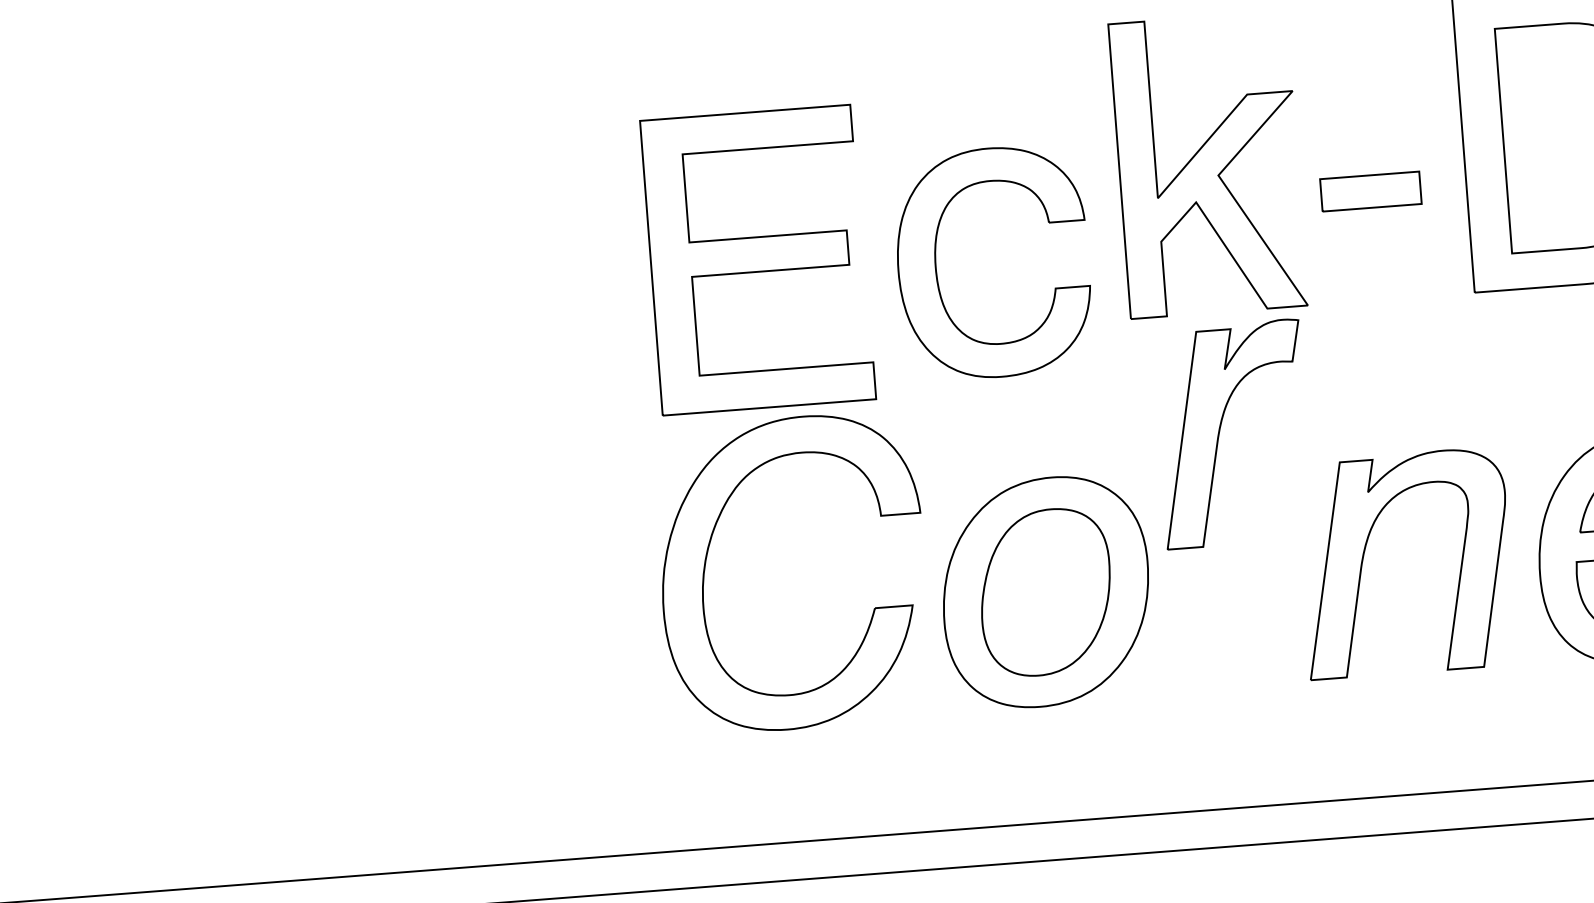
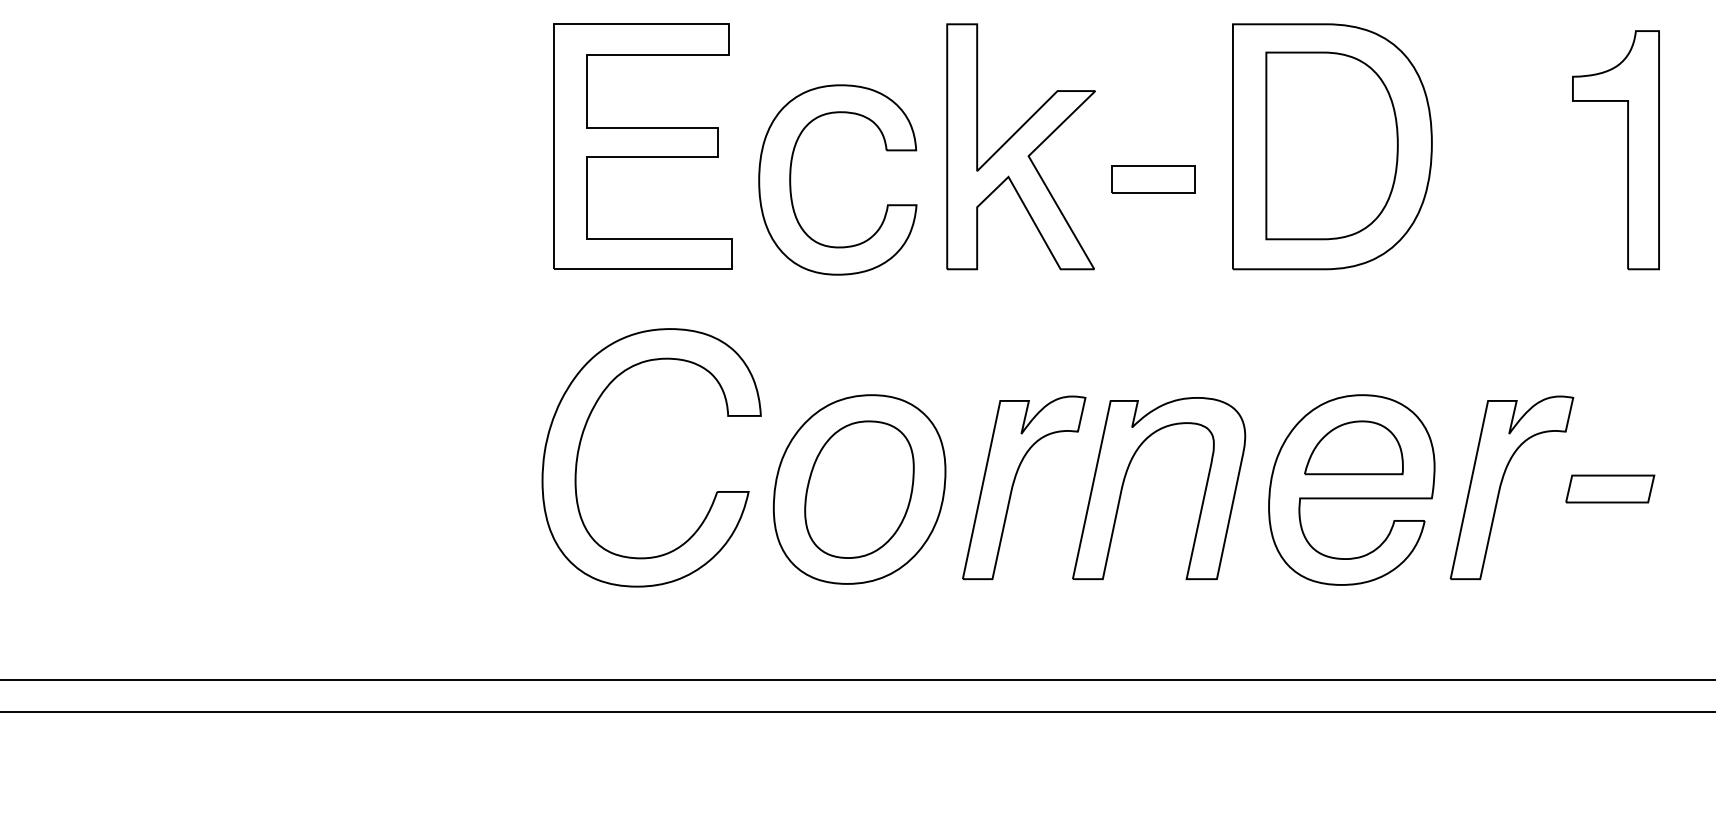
part: (757, 259) -> (642, 146), moved
part: (937, 266) -> (791, 179), moved
part: (1220, 429) -> (1014, 483), moved

